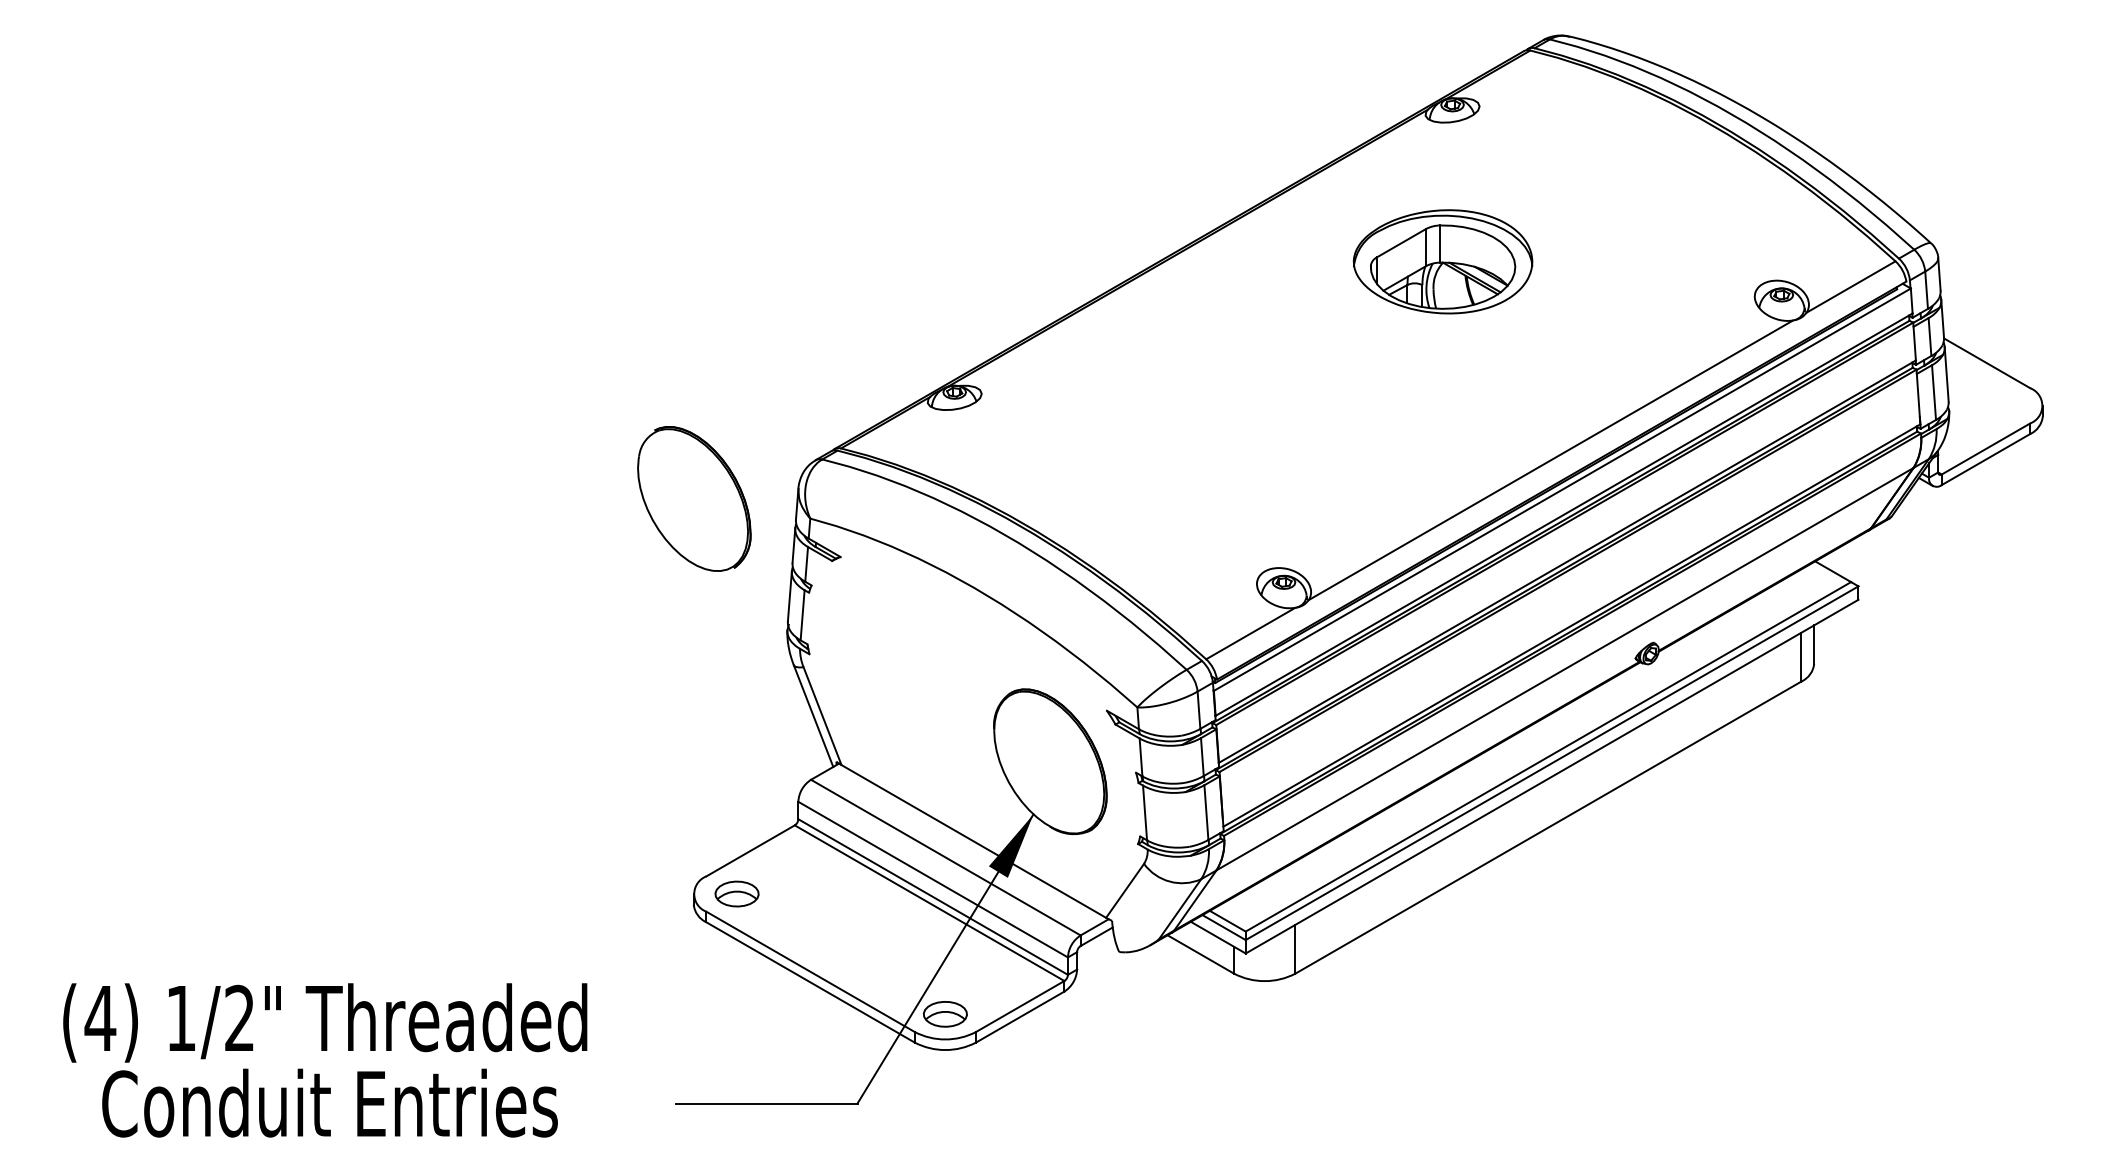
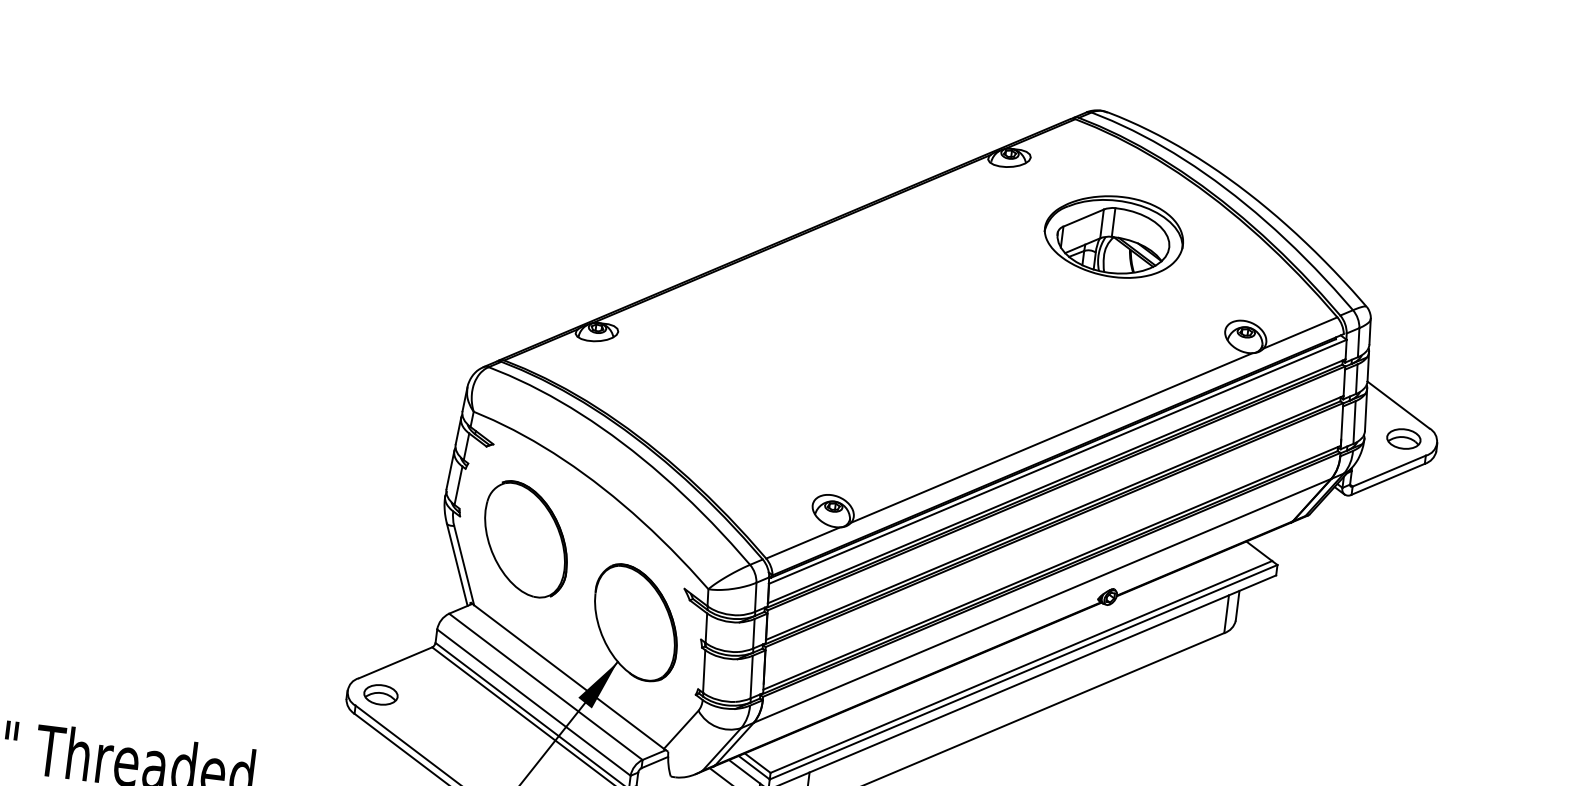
part: (1442, 261) -> (1113, 236), moved
part: (1999, 405) -> (1403, 438), added
part: (694, 498) -> (526, 539), moved

